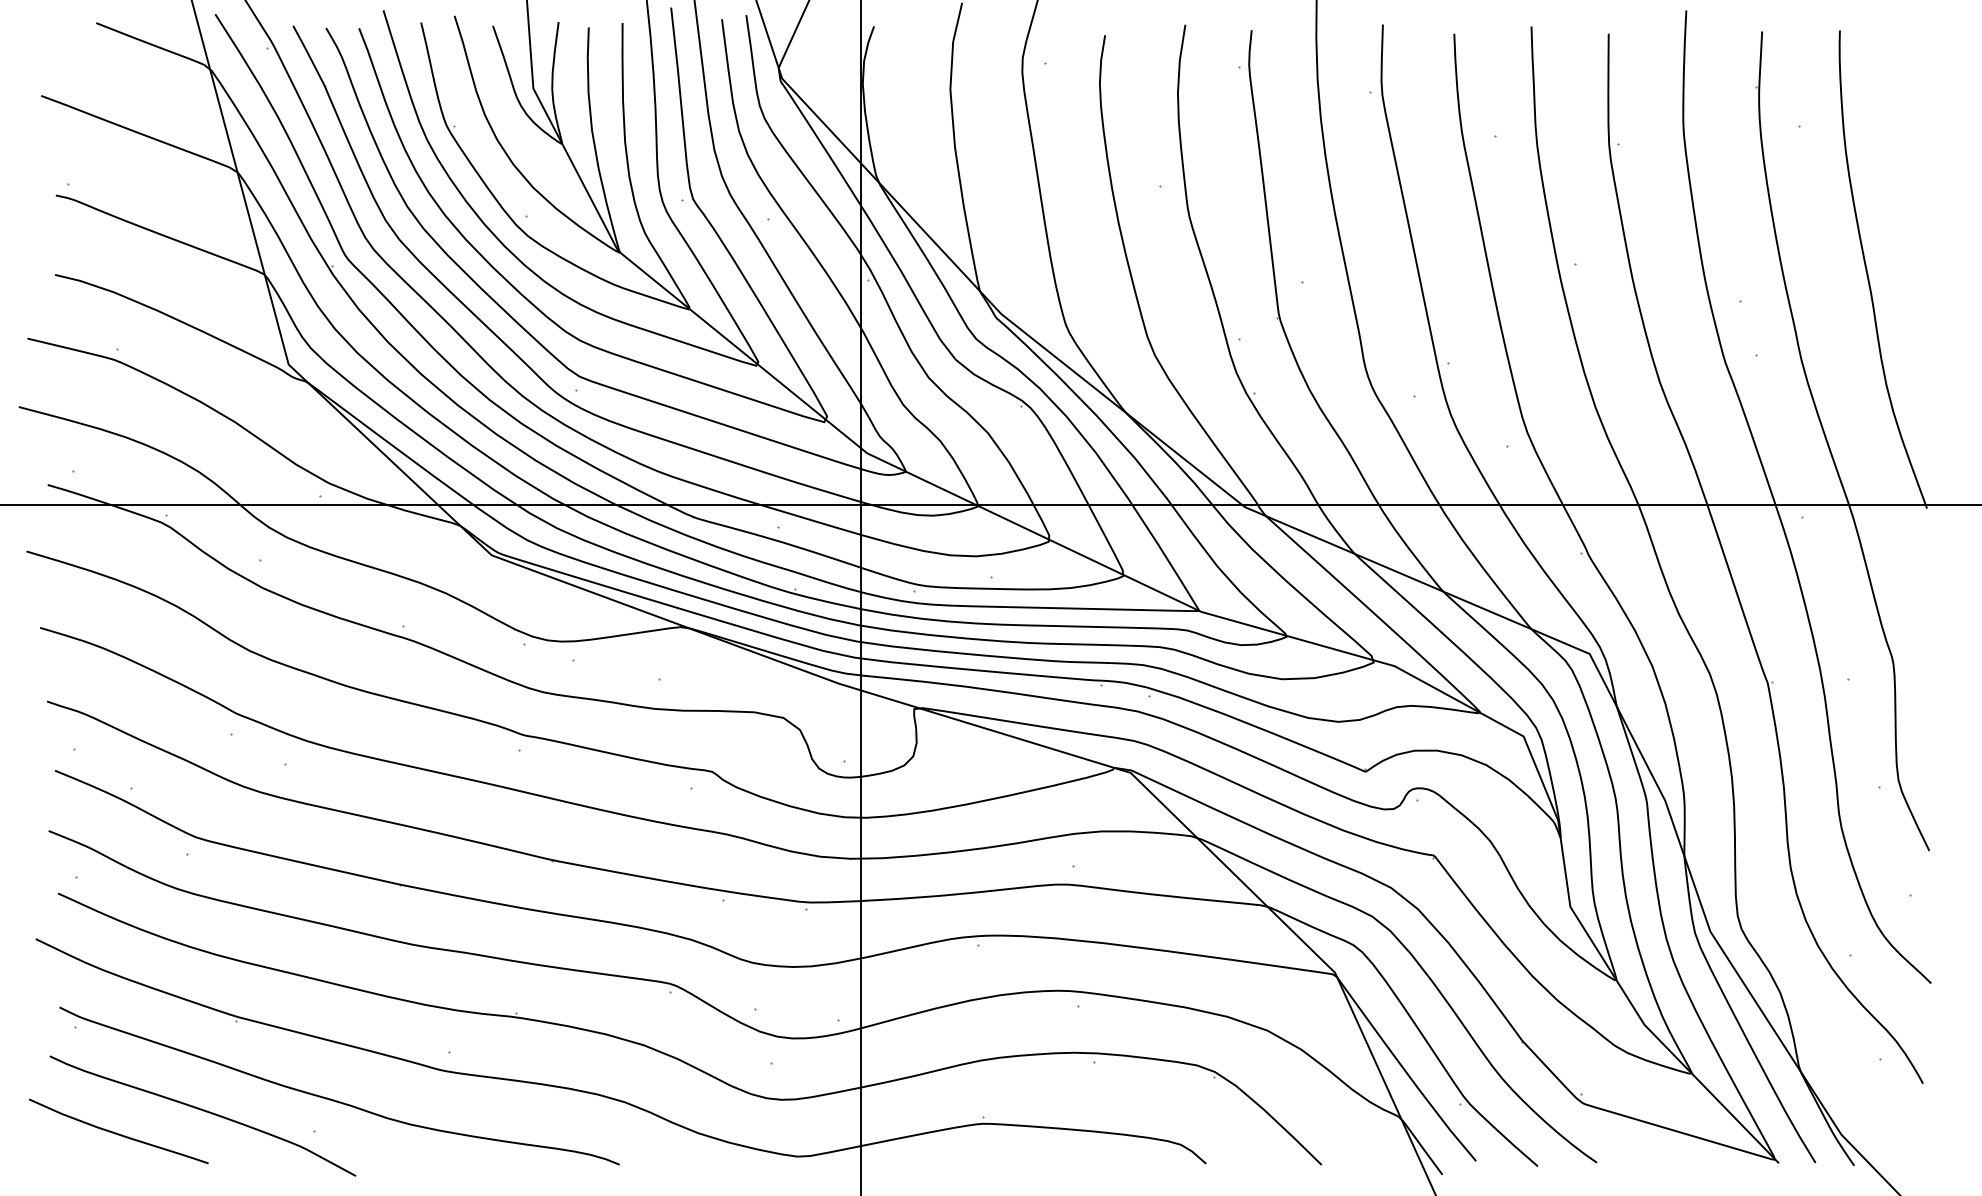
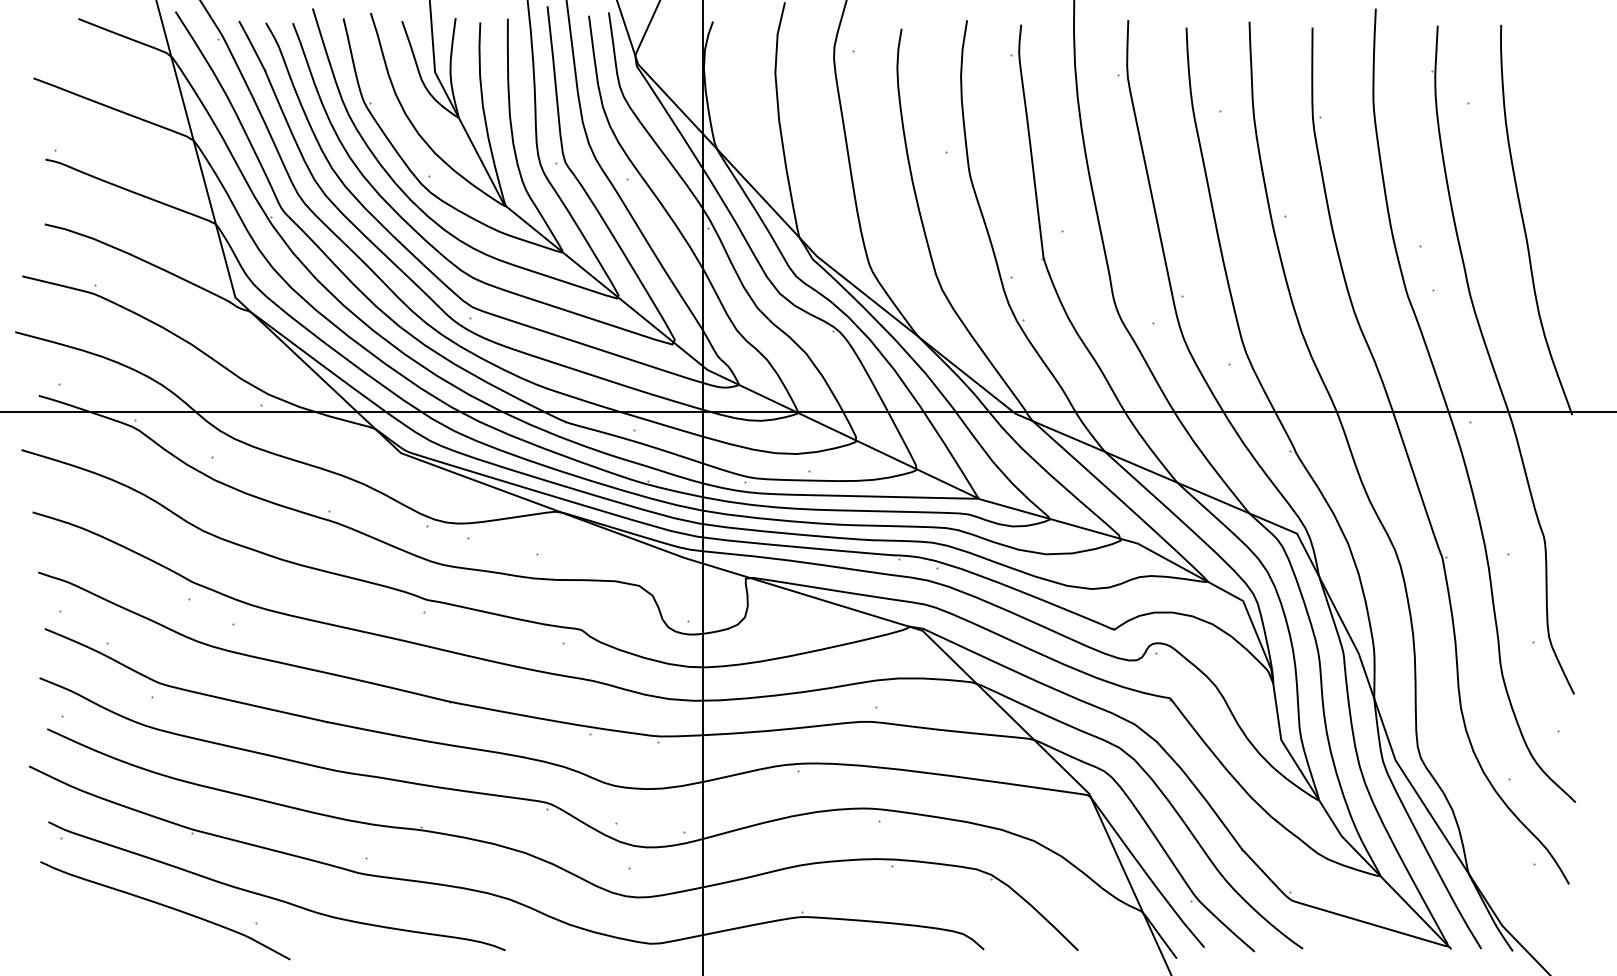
curve: (118, 1132) -> (96, 924), removed

